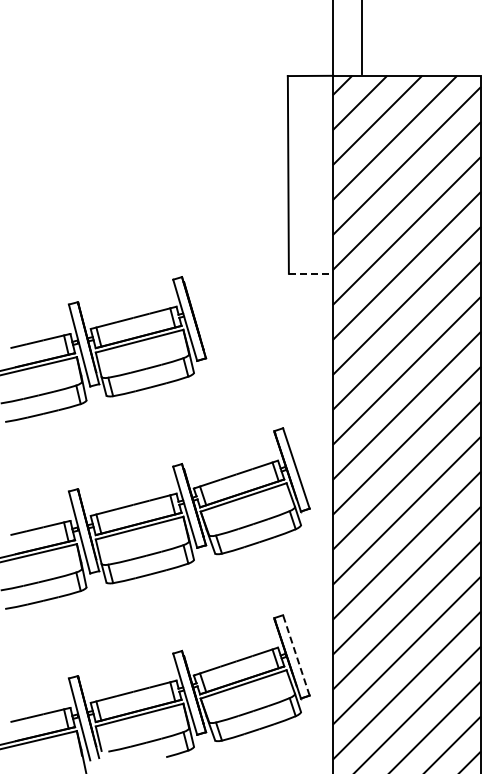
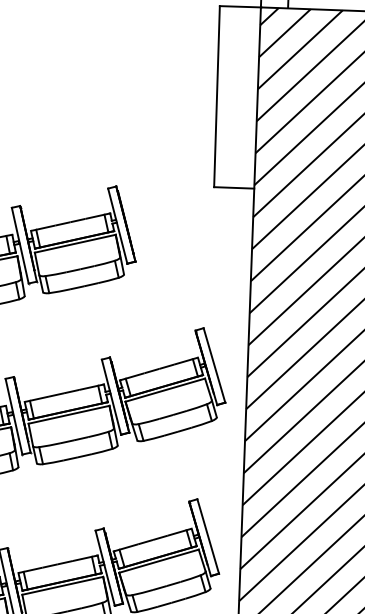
line: (310, 273) -> (233, 187), dashed -> solid
line: (296, 654) -> (208, 535), dashed -> solid

